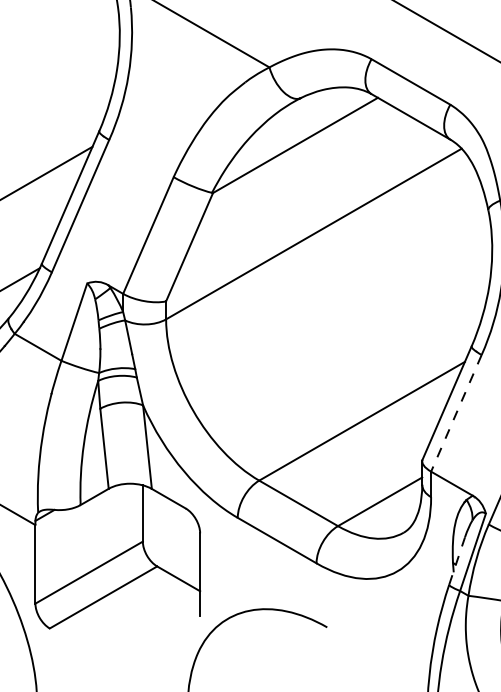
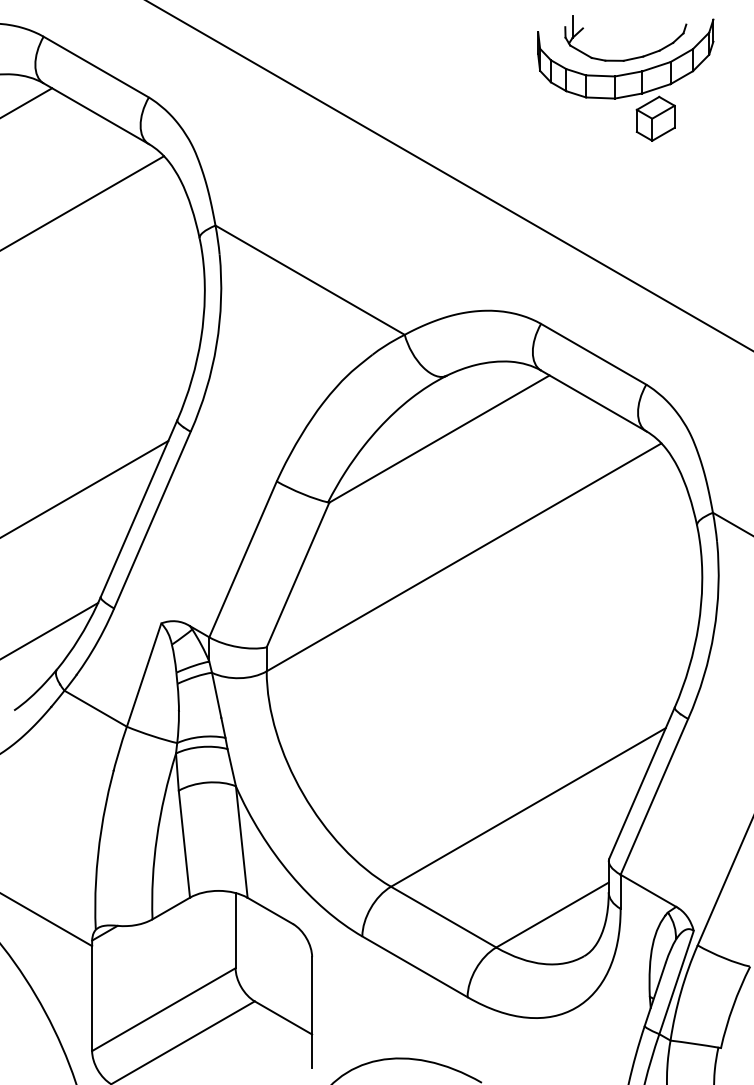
line: (456, 413) -> (654, 796), dashed -> solid
line: (457, 561) -> (655, 994), dashed -> solid

